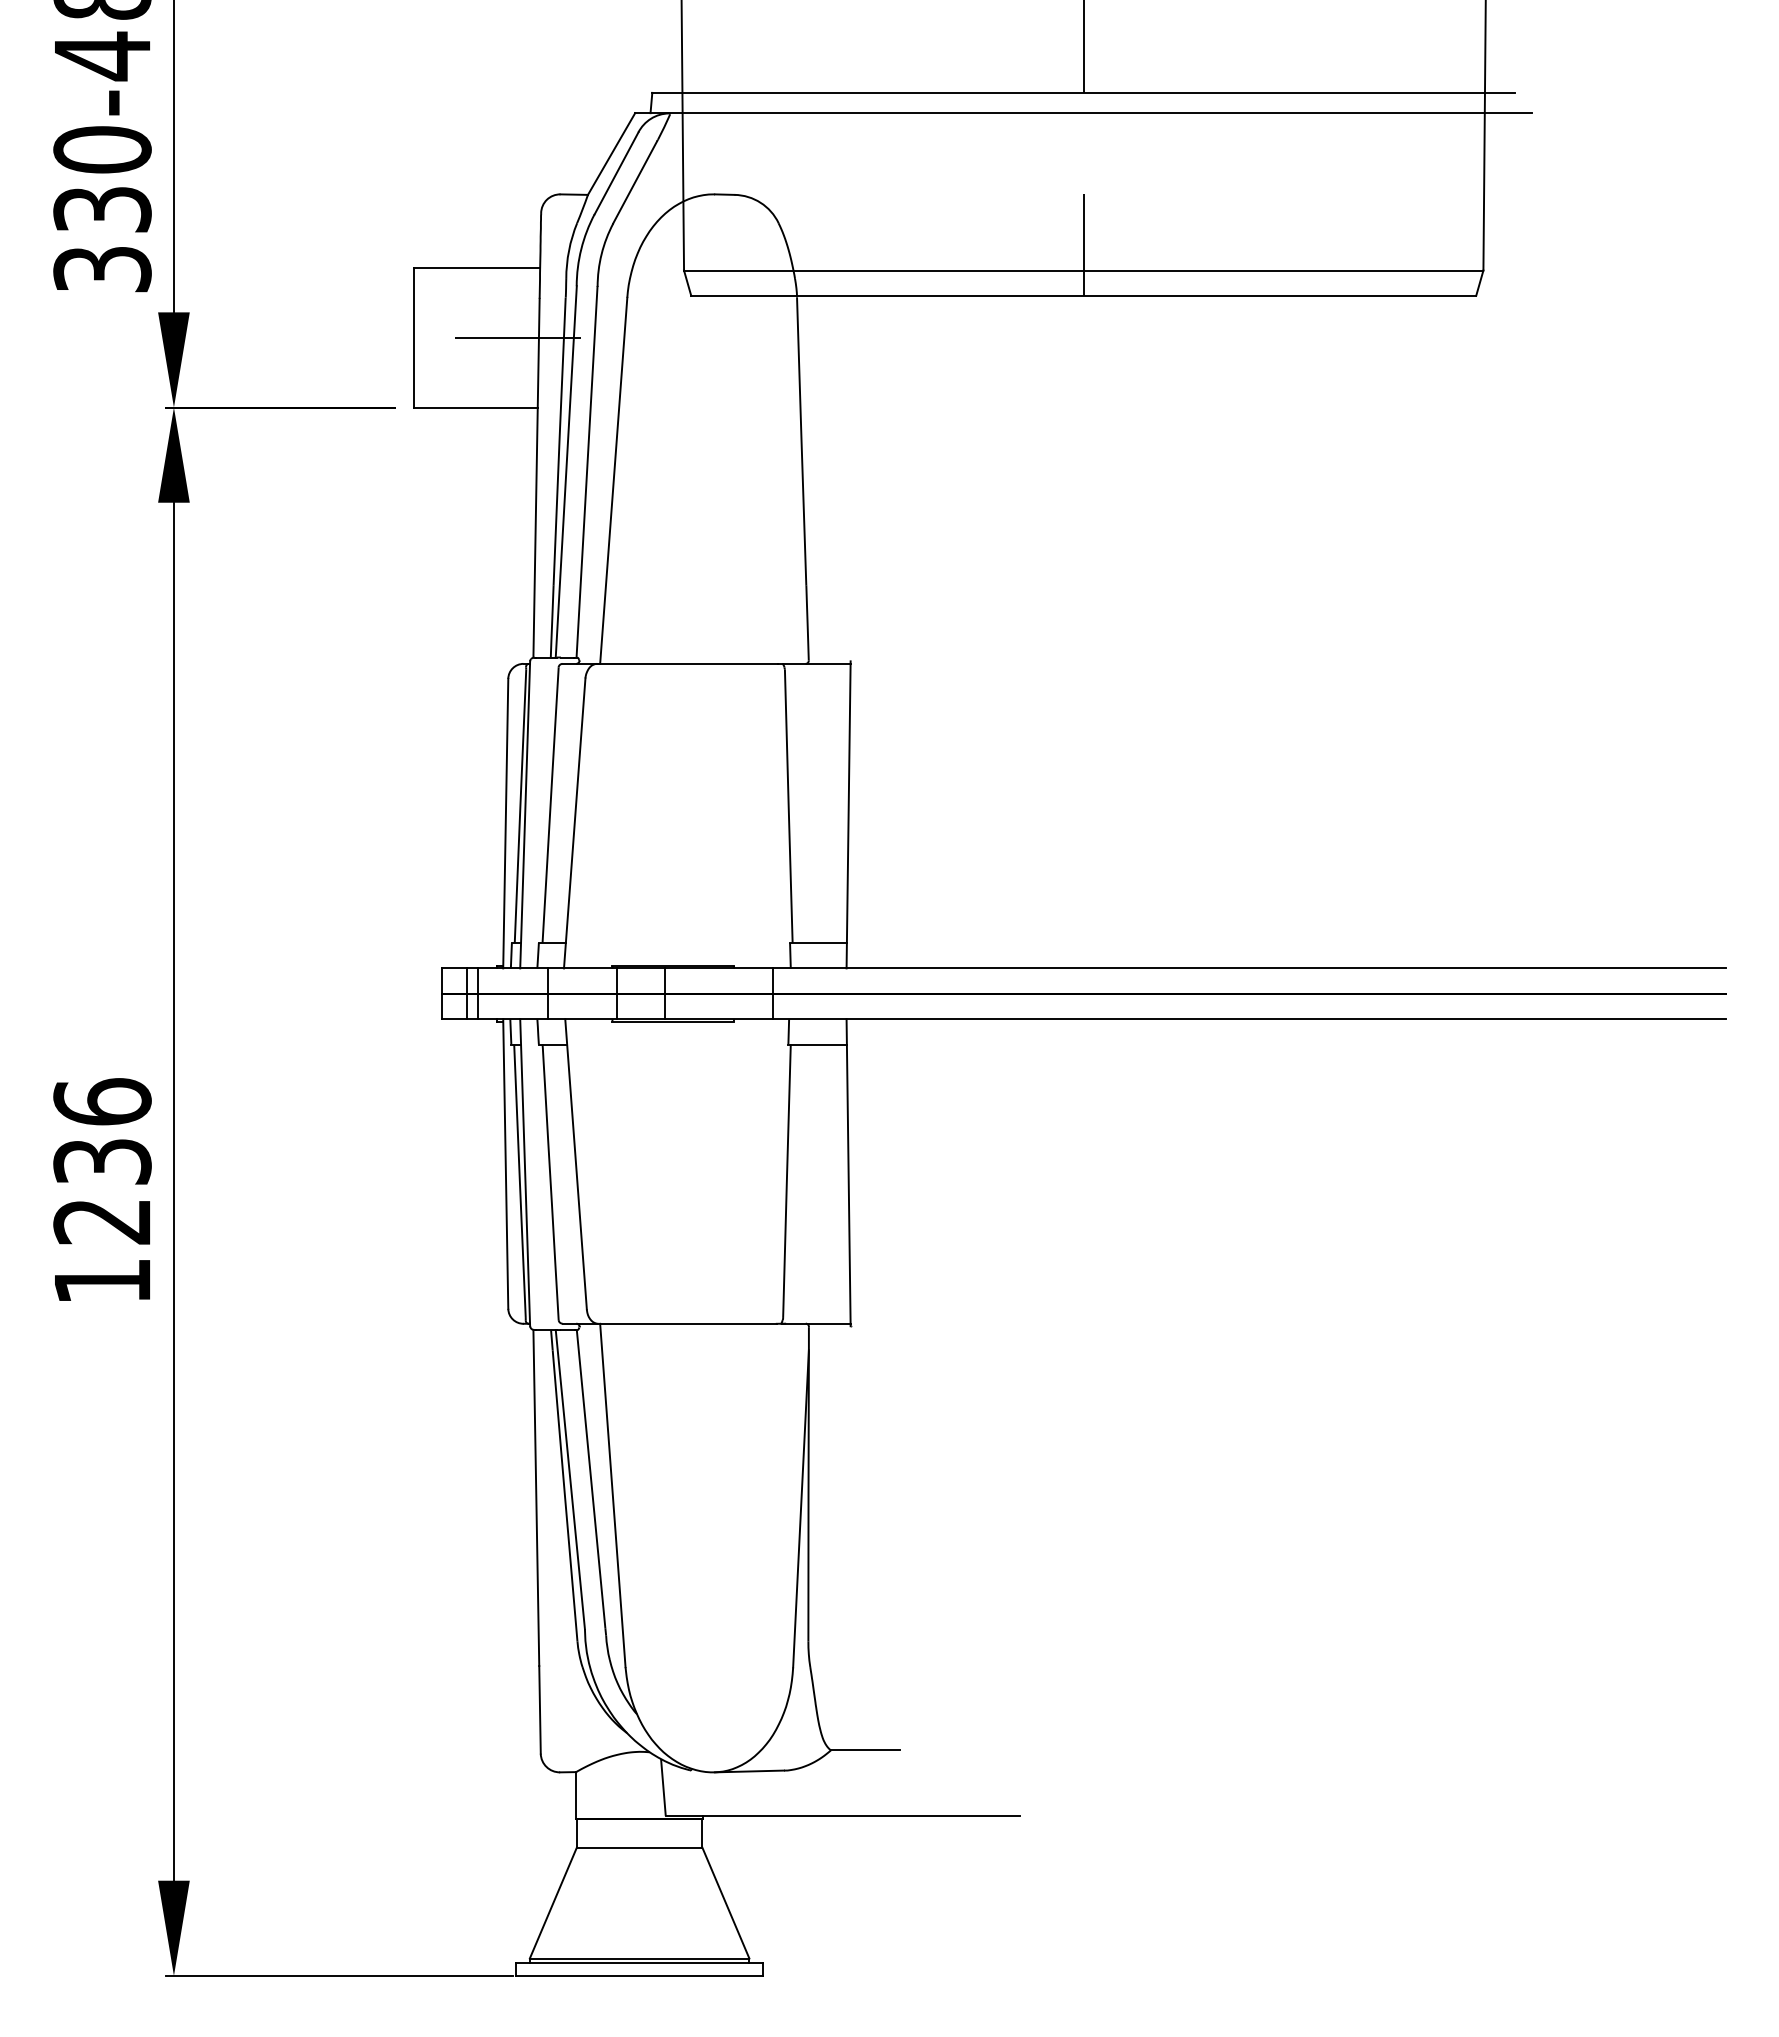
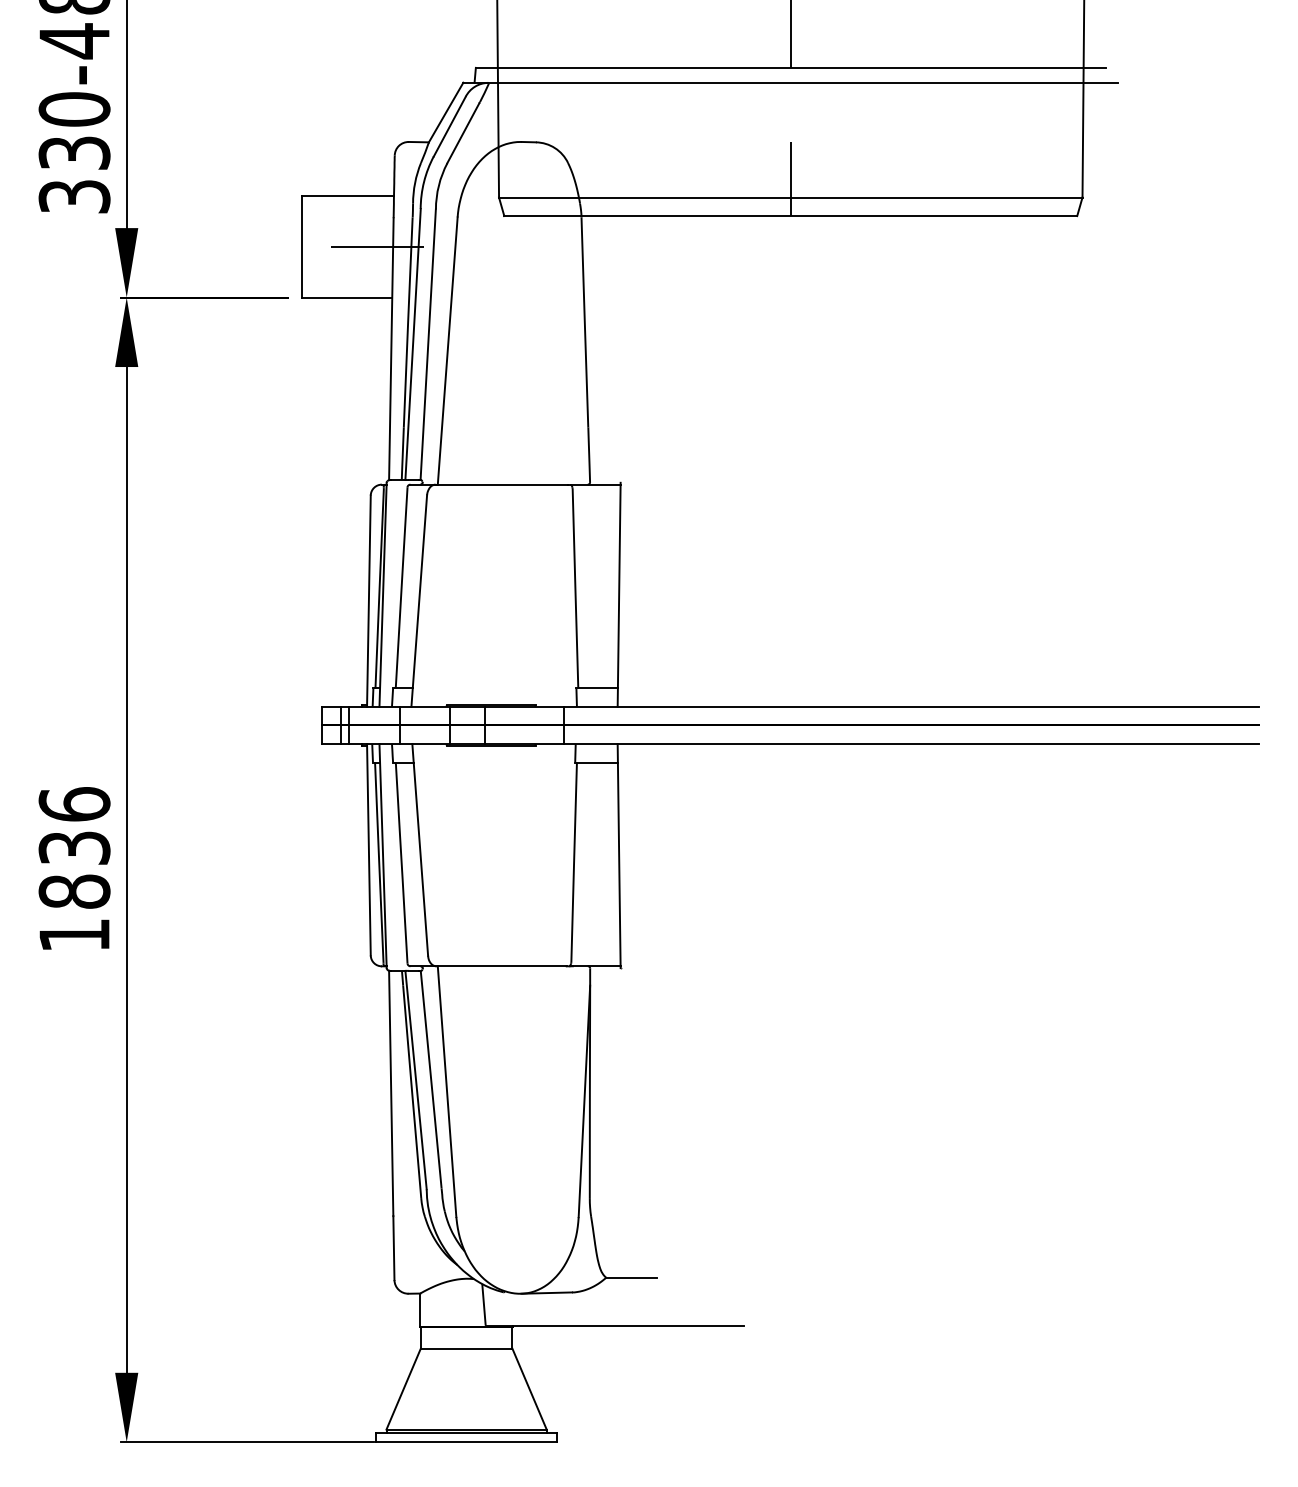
text: (102, 1221) -> (74, 891), 1236 -> 1836

